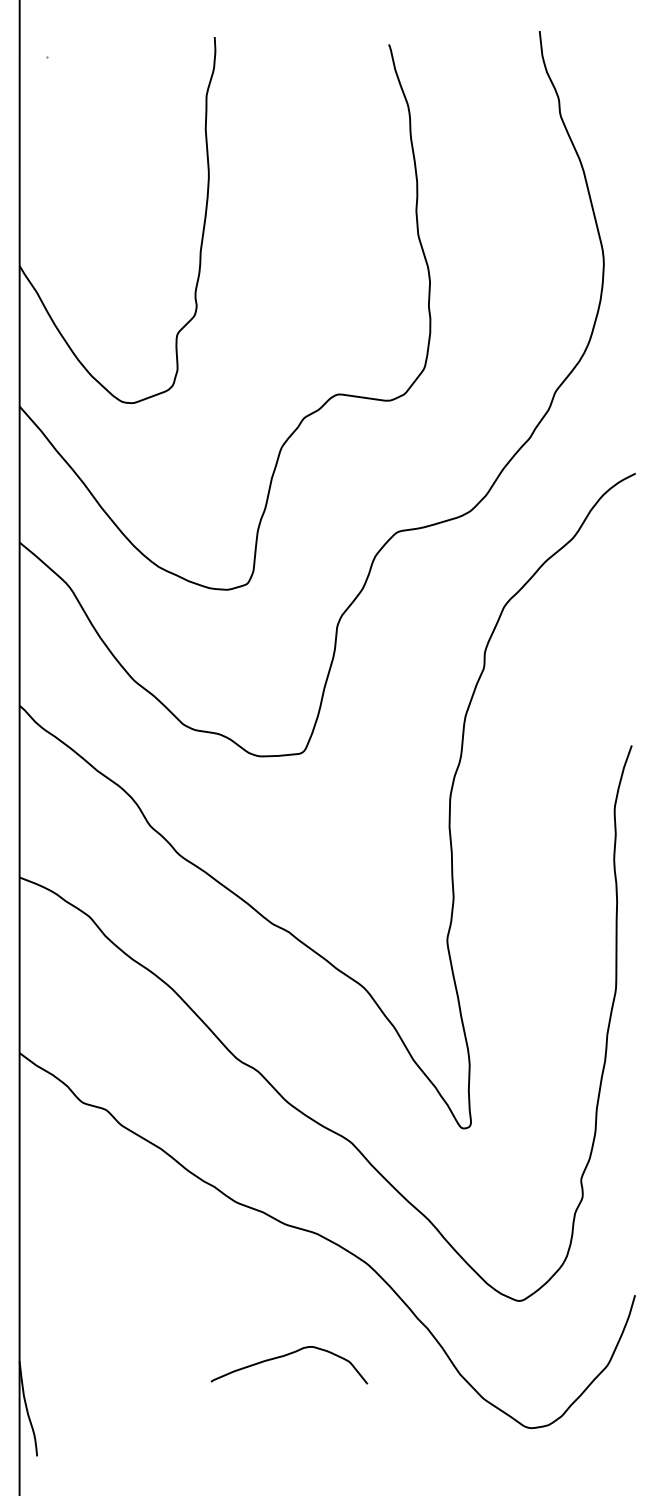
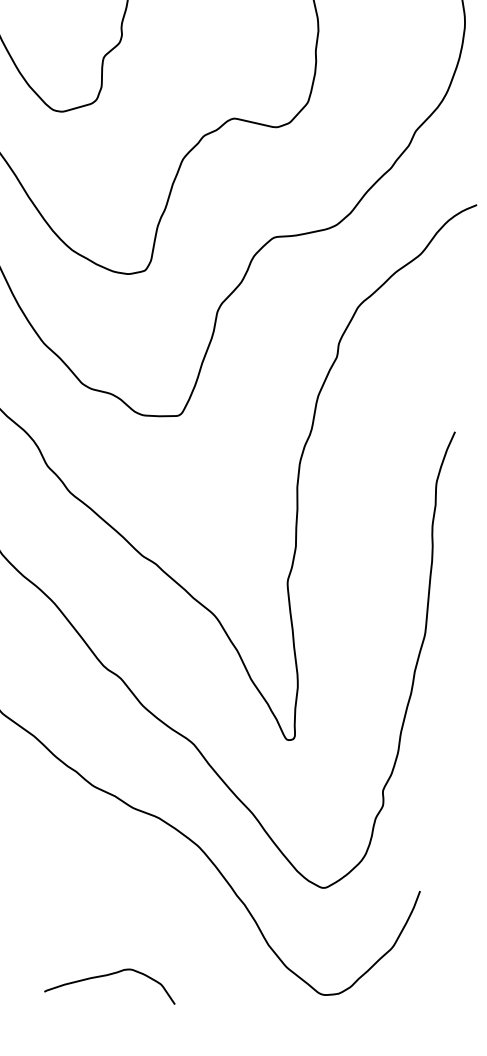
curve: (285, 1356) -> (108, 975), moved

